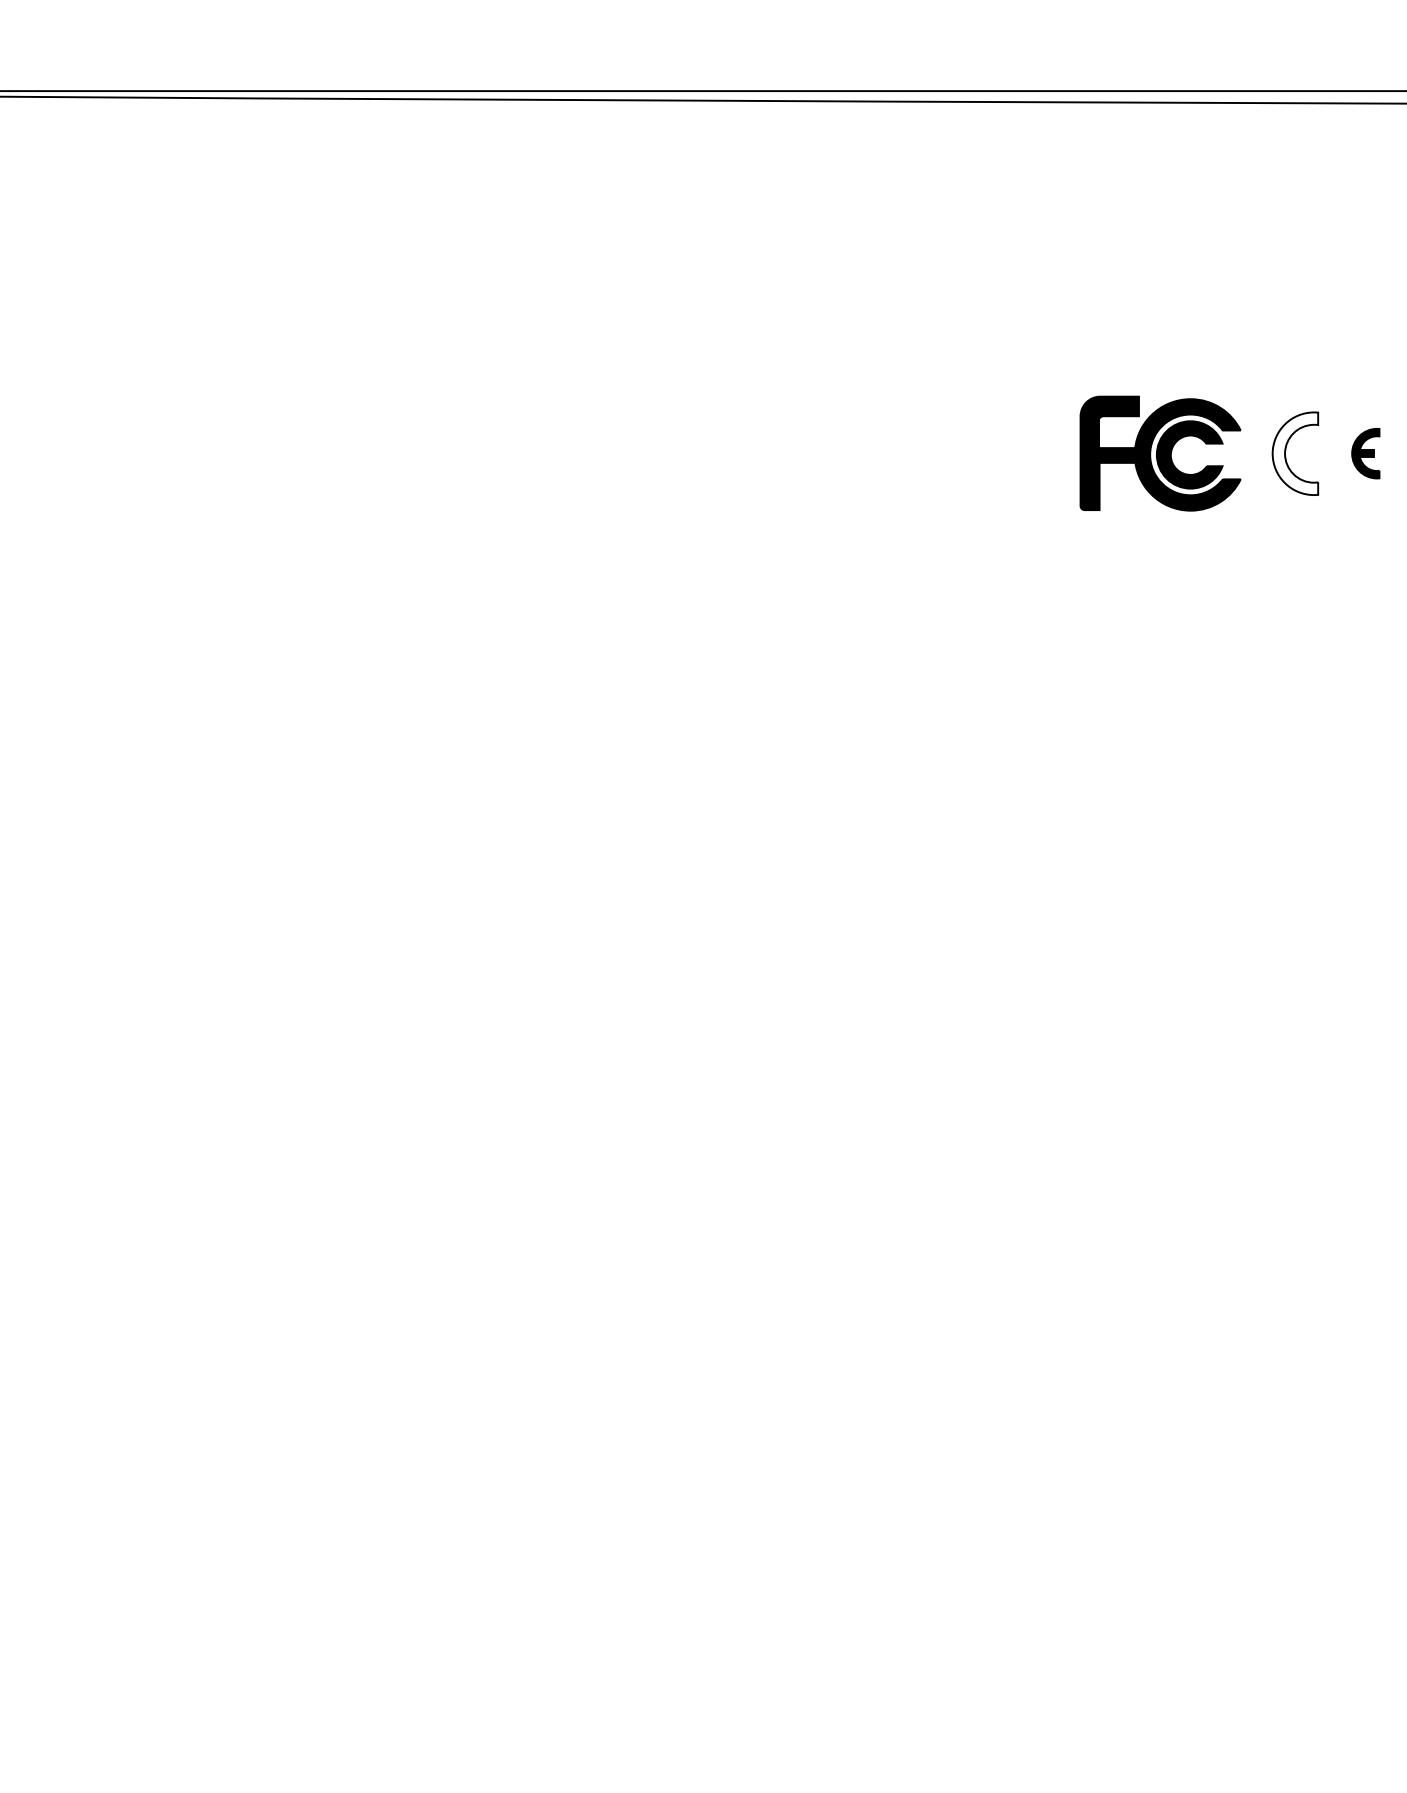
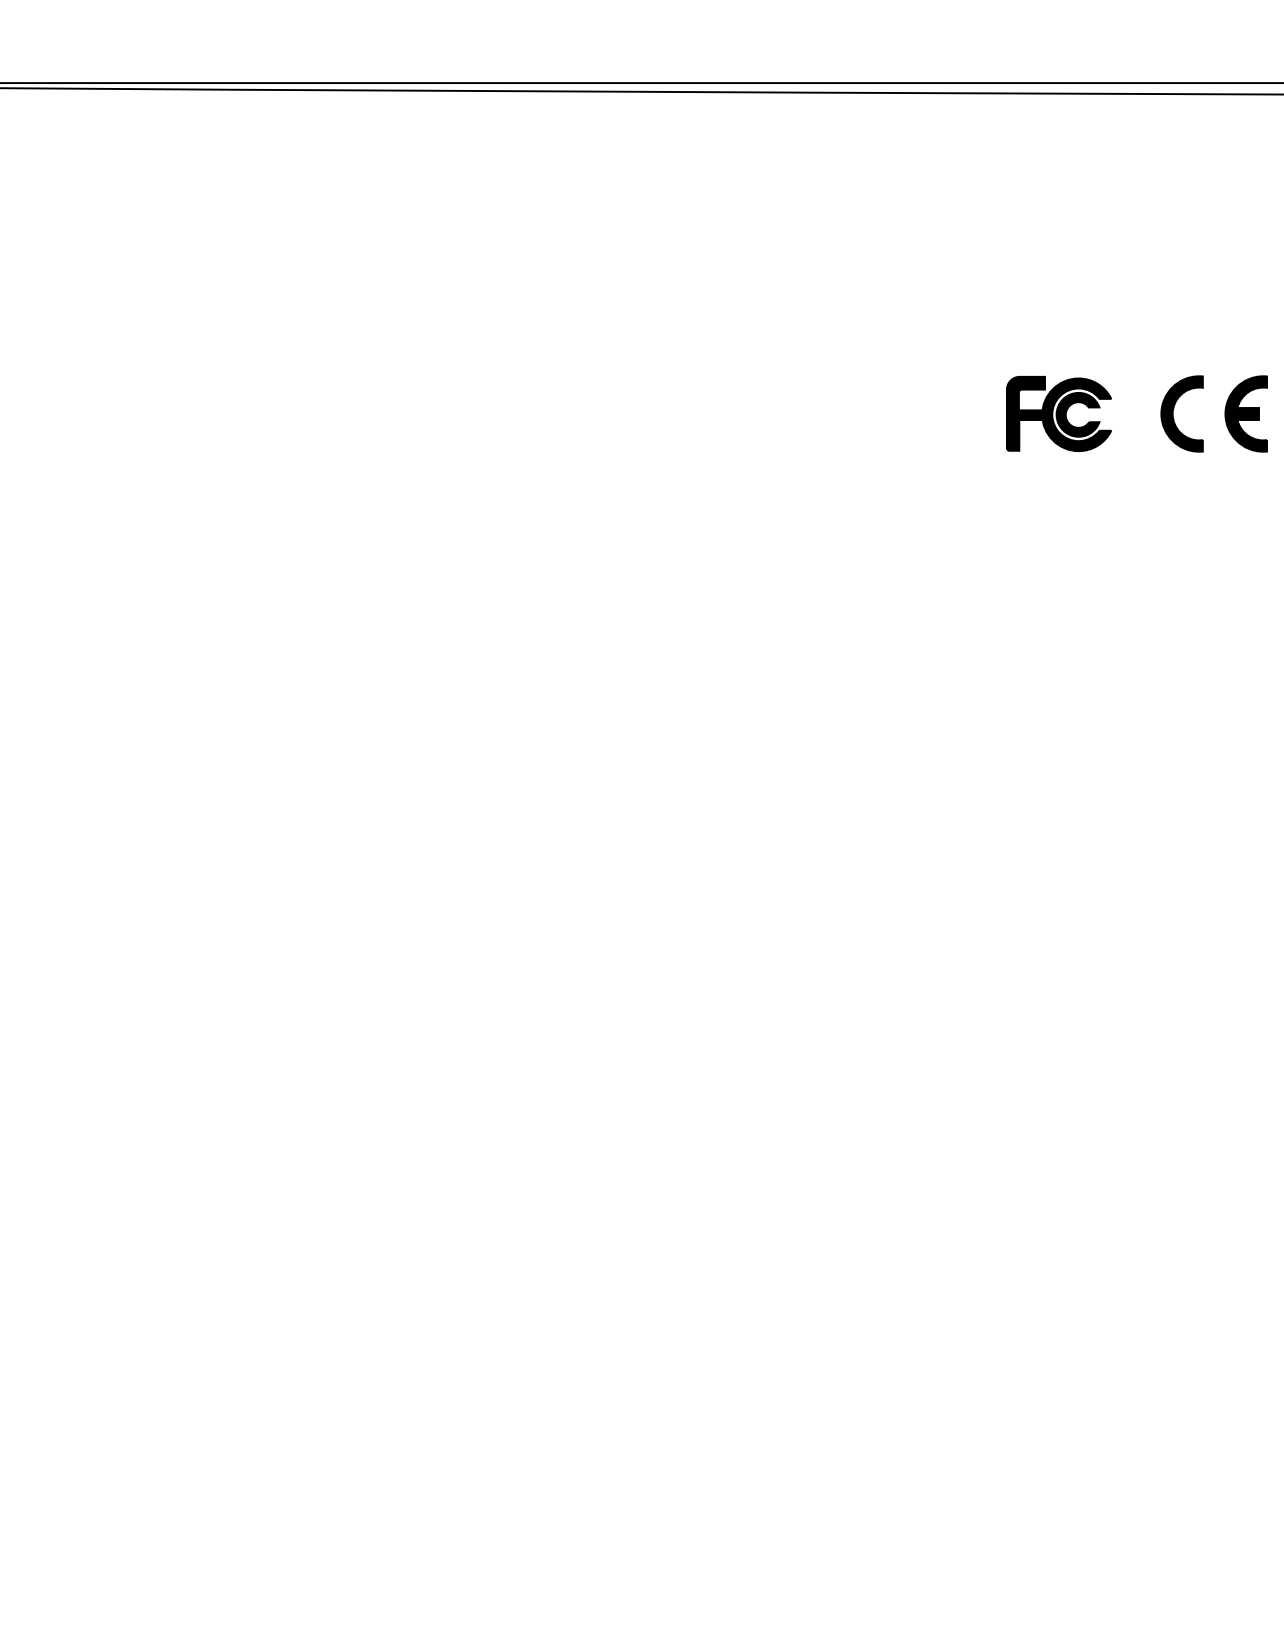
part: (1160, 453) -> (1059, 413), size x0.71
fill: (1295, 453) -> (1182, 413), added
part: (1365, 453) -> (1246, 413), size x1.67

